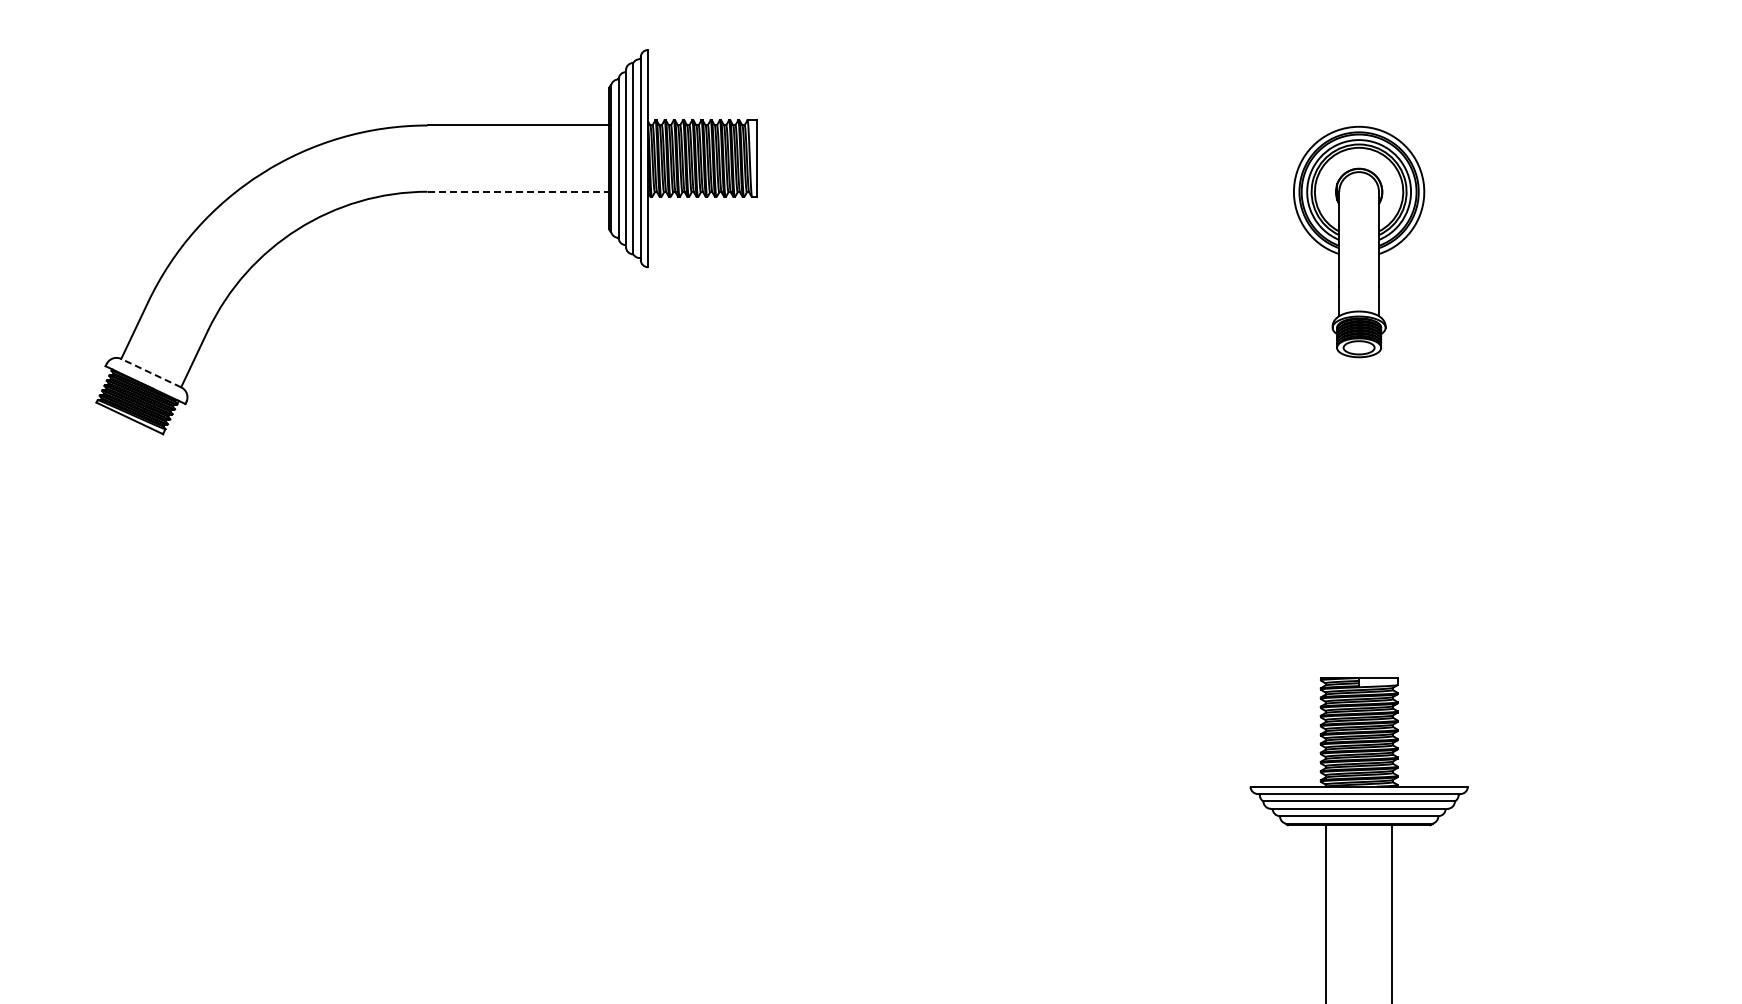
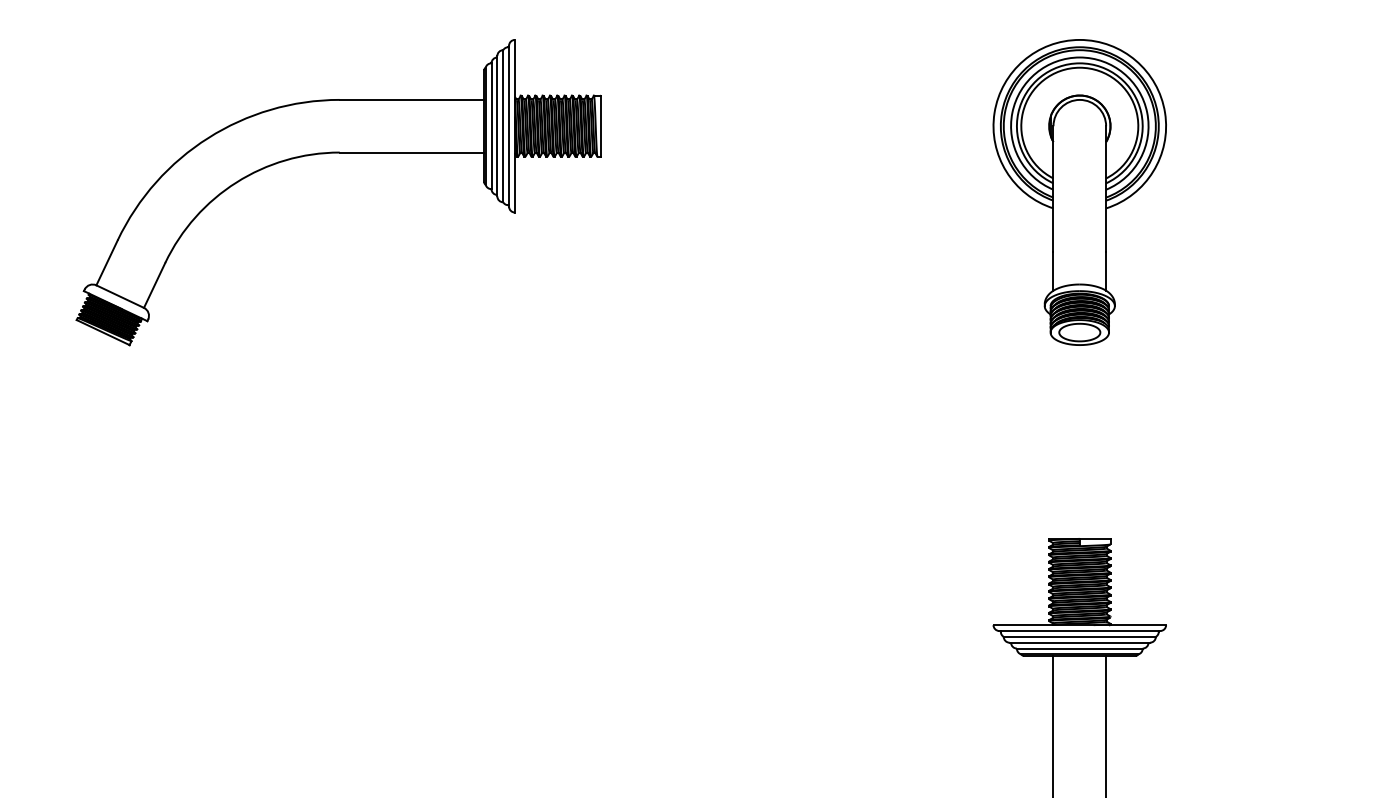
line: (518, 191) -> (411, 152), dashed -> solid
part: (1358, 241) -> (1079, 192), size x1.67
line: (150, 372) -> (119, 296), dashed -> solid

